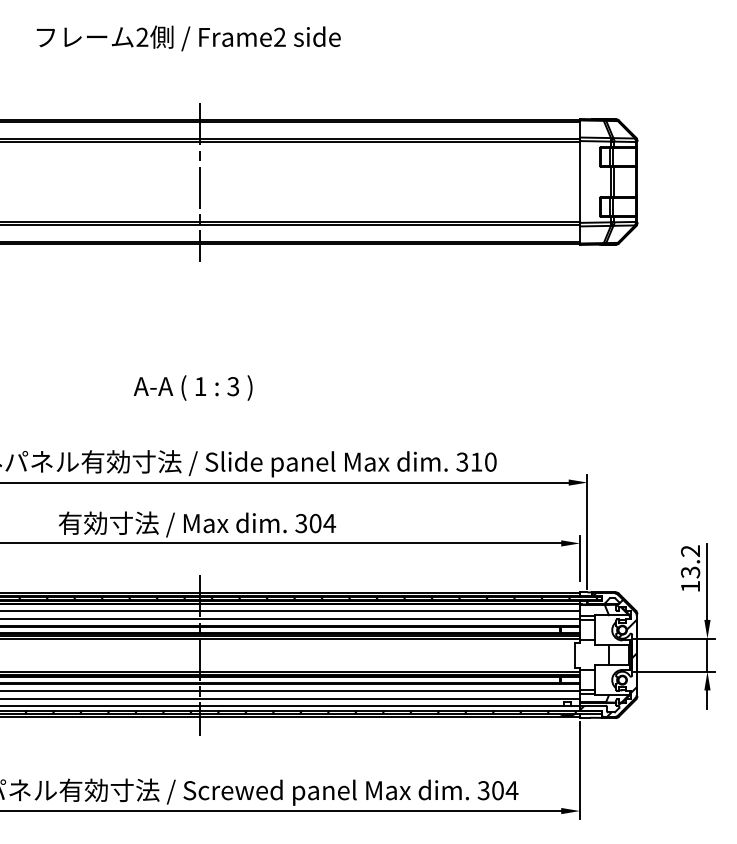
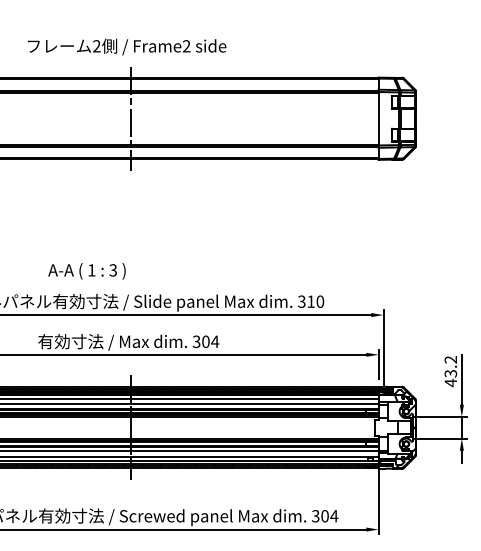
text: (189, 37) -> (127, 46), moved
text: (192, 388) -> (86, 271), moved
text: (690, 587) -> (450, 383), 13.2 -> 43.2

